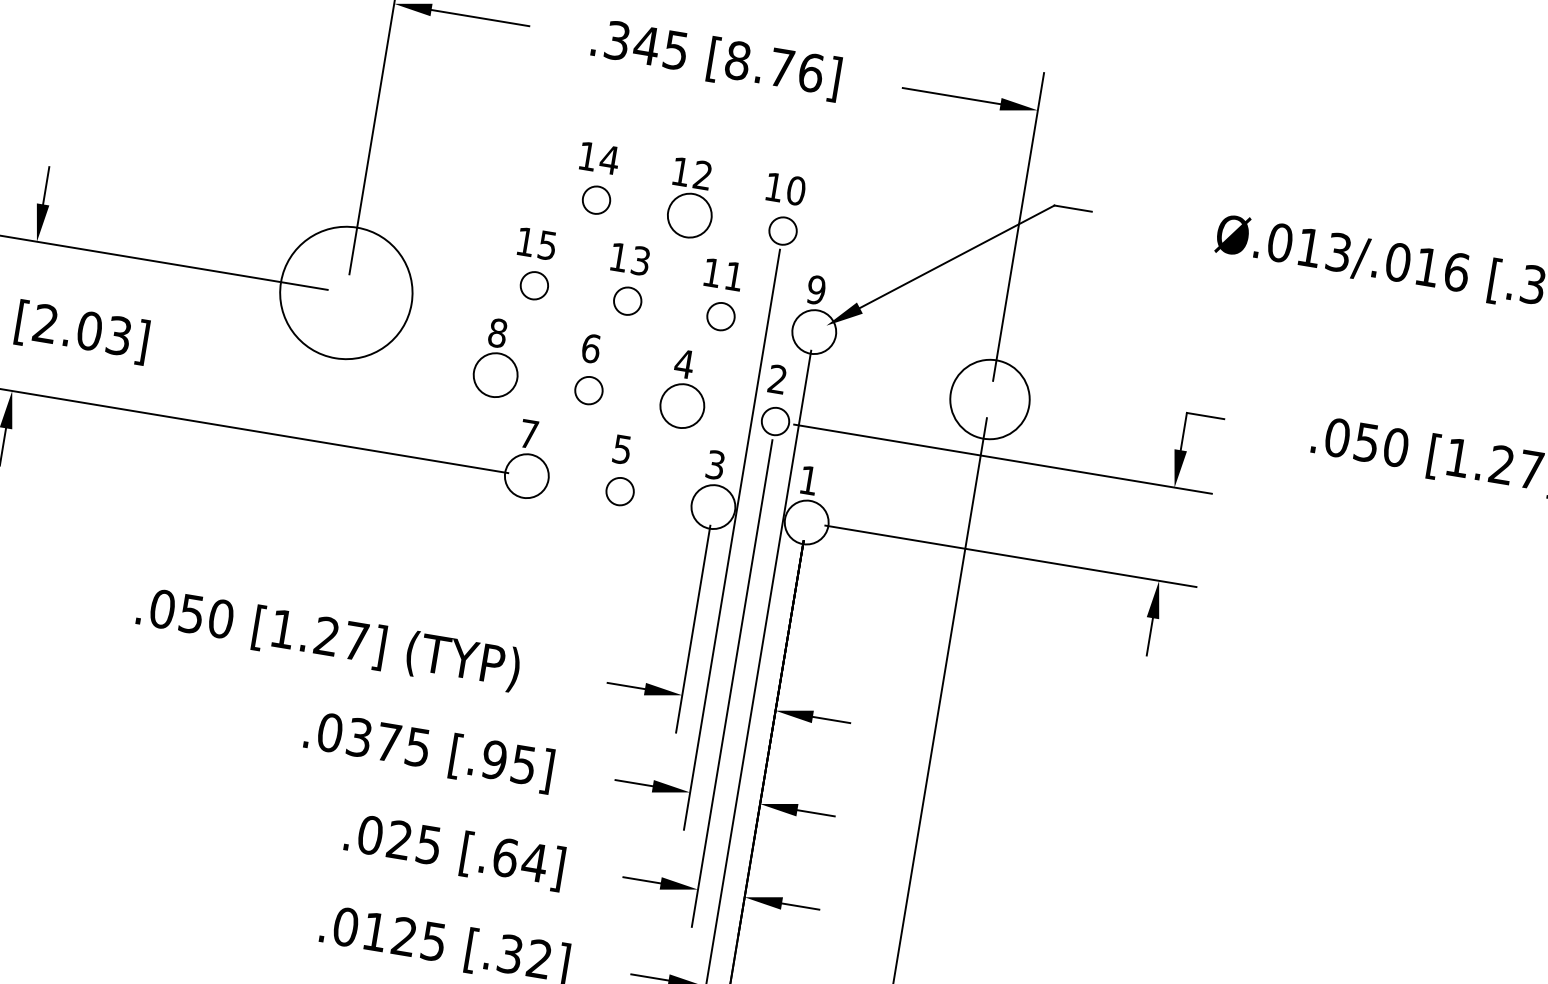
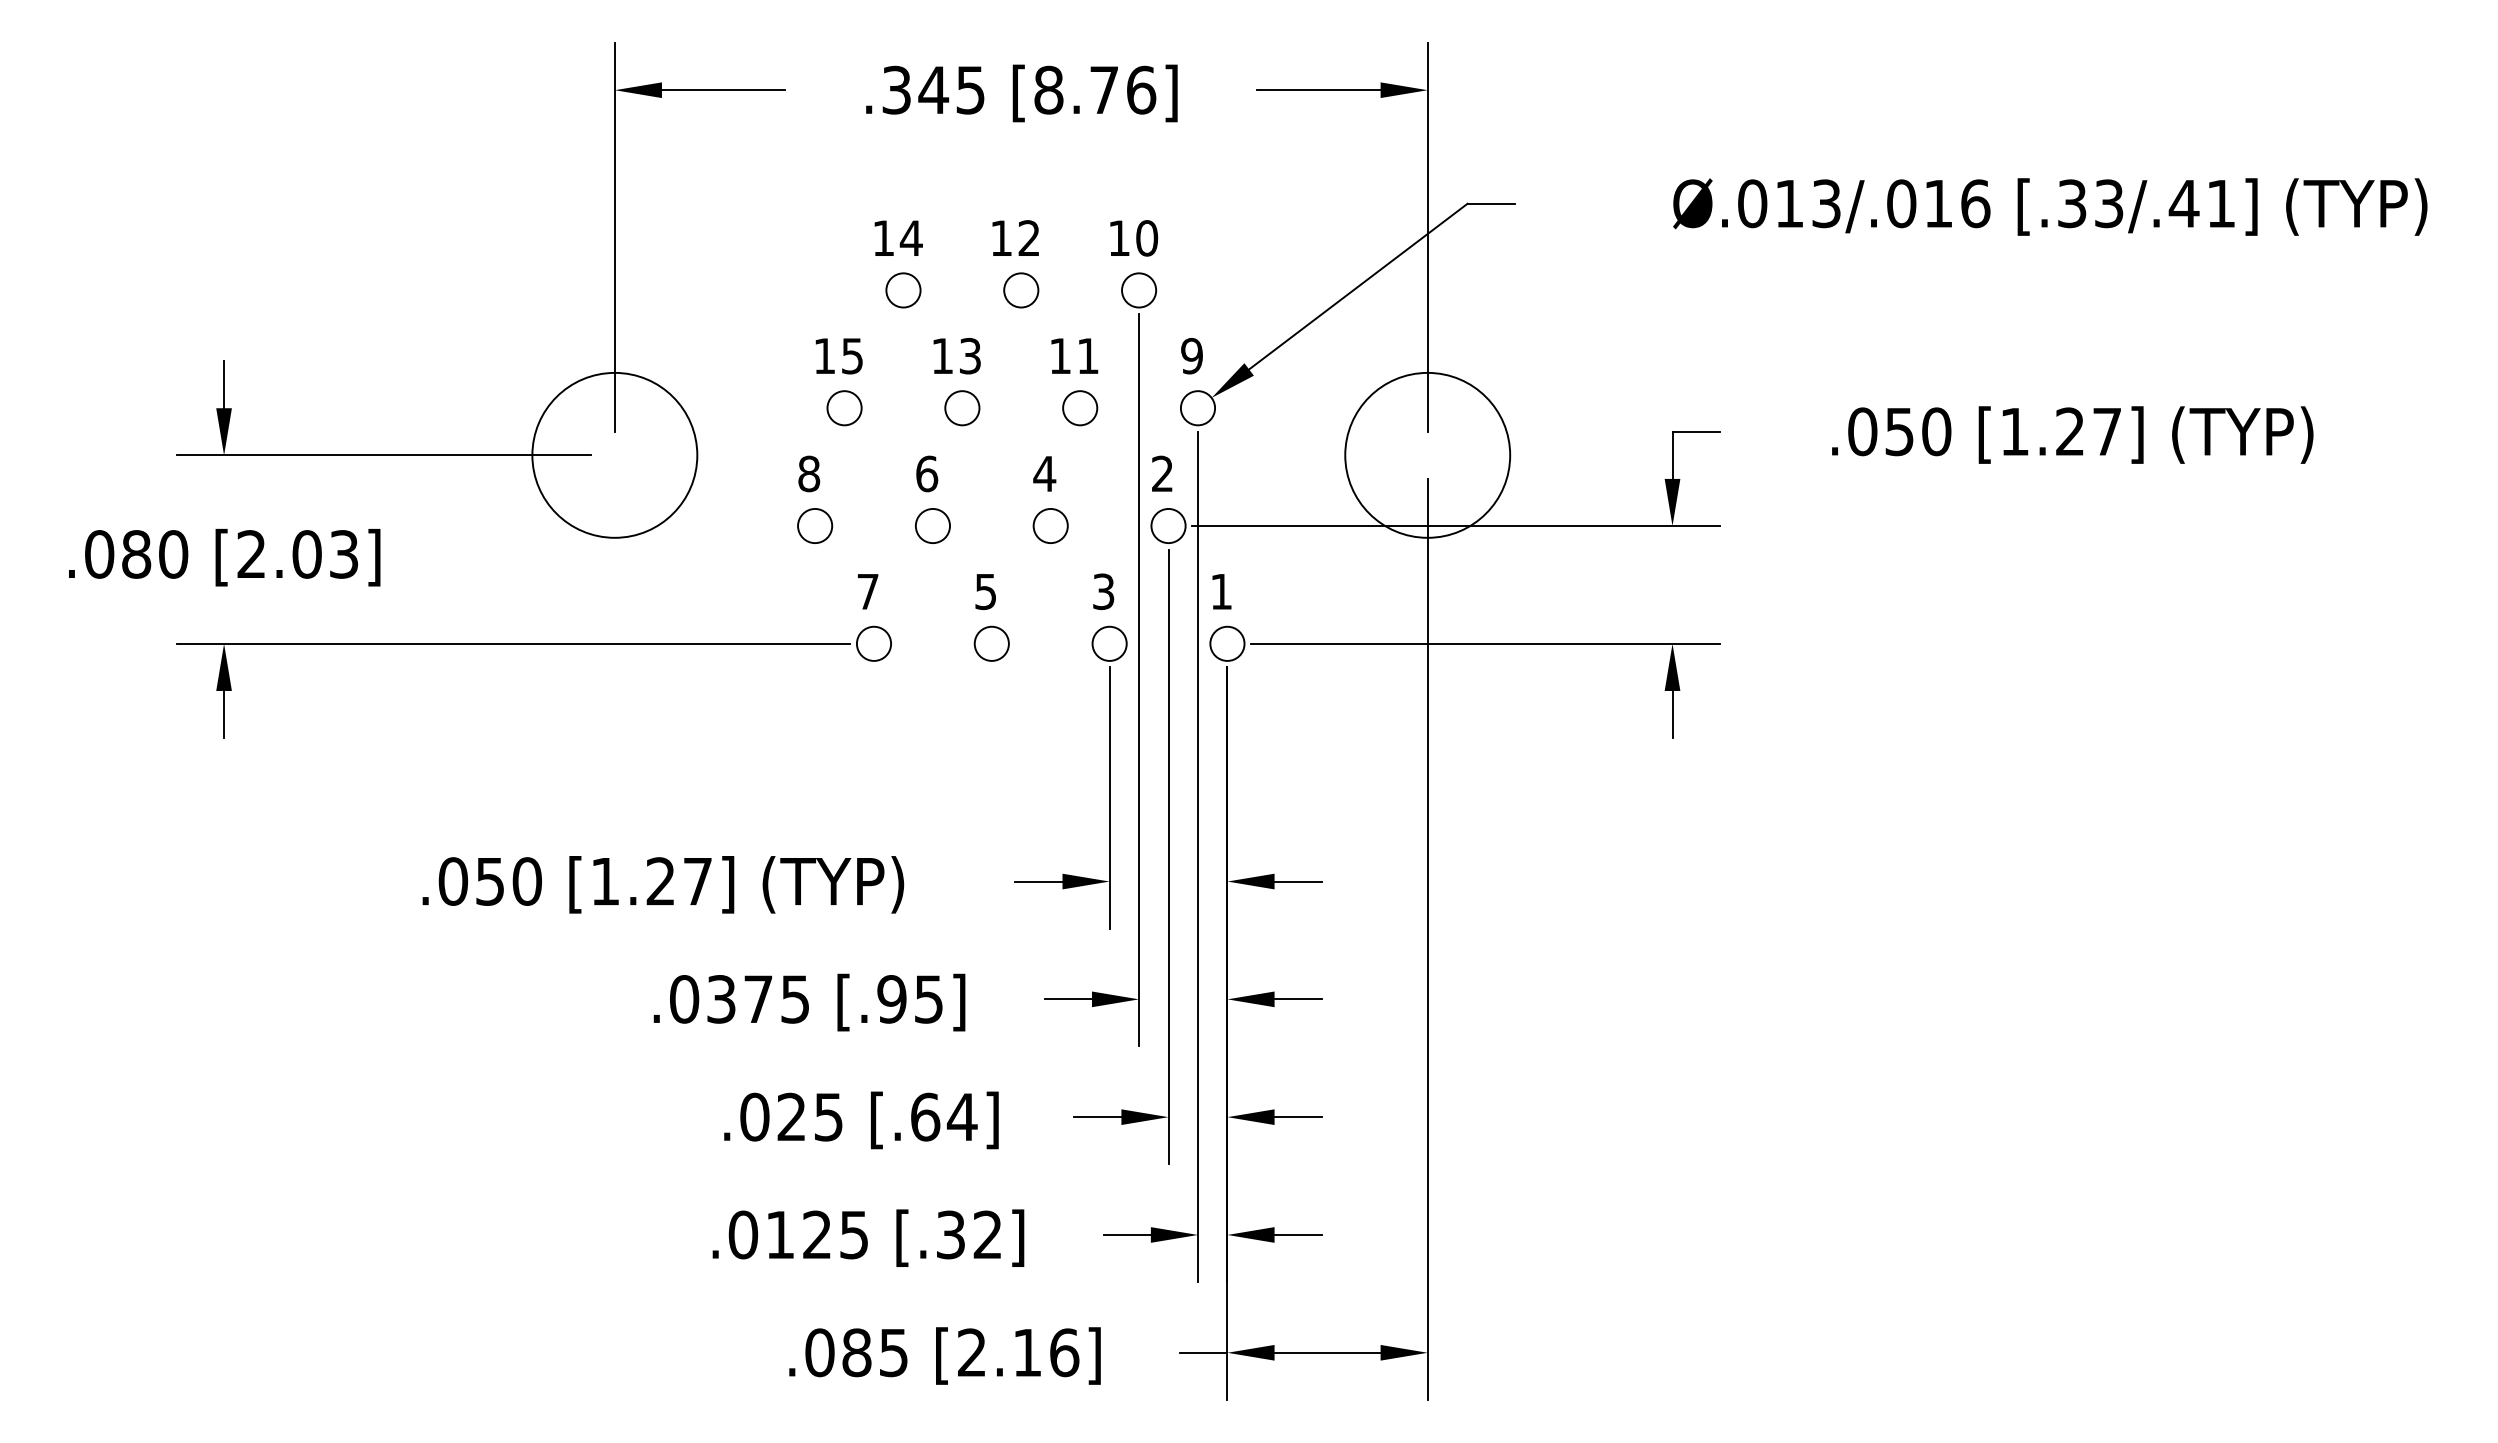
circle: (689, 215) -> (1021, 290), size x0.62
circle: (813, 332) -> (1197, 408), size x0.62
circle: (496, 374) -> (815, 525), size x0.62
circle: (989, 398) -> (1427, 454), size x1.67
circle: (682, 405) -> (1050, 525), size x0.62
circle: (526, 475) -> (873, 643), size x0.62
circle: (713, 506) -> (1109, 643), size x0.62
circle: (806, 522) -> (1227, 643), size x0.62

